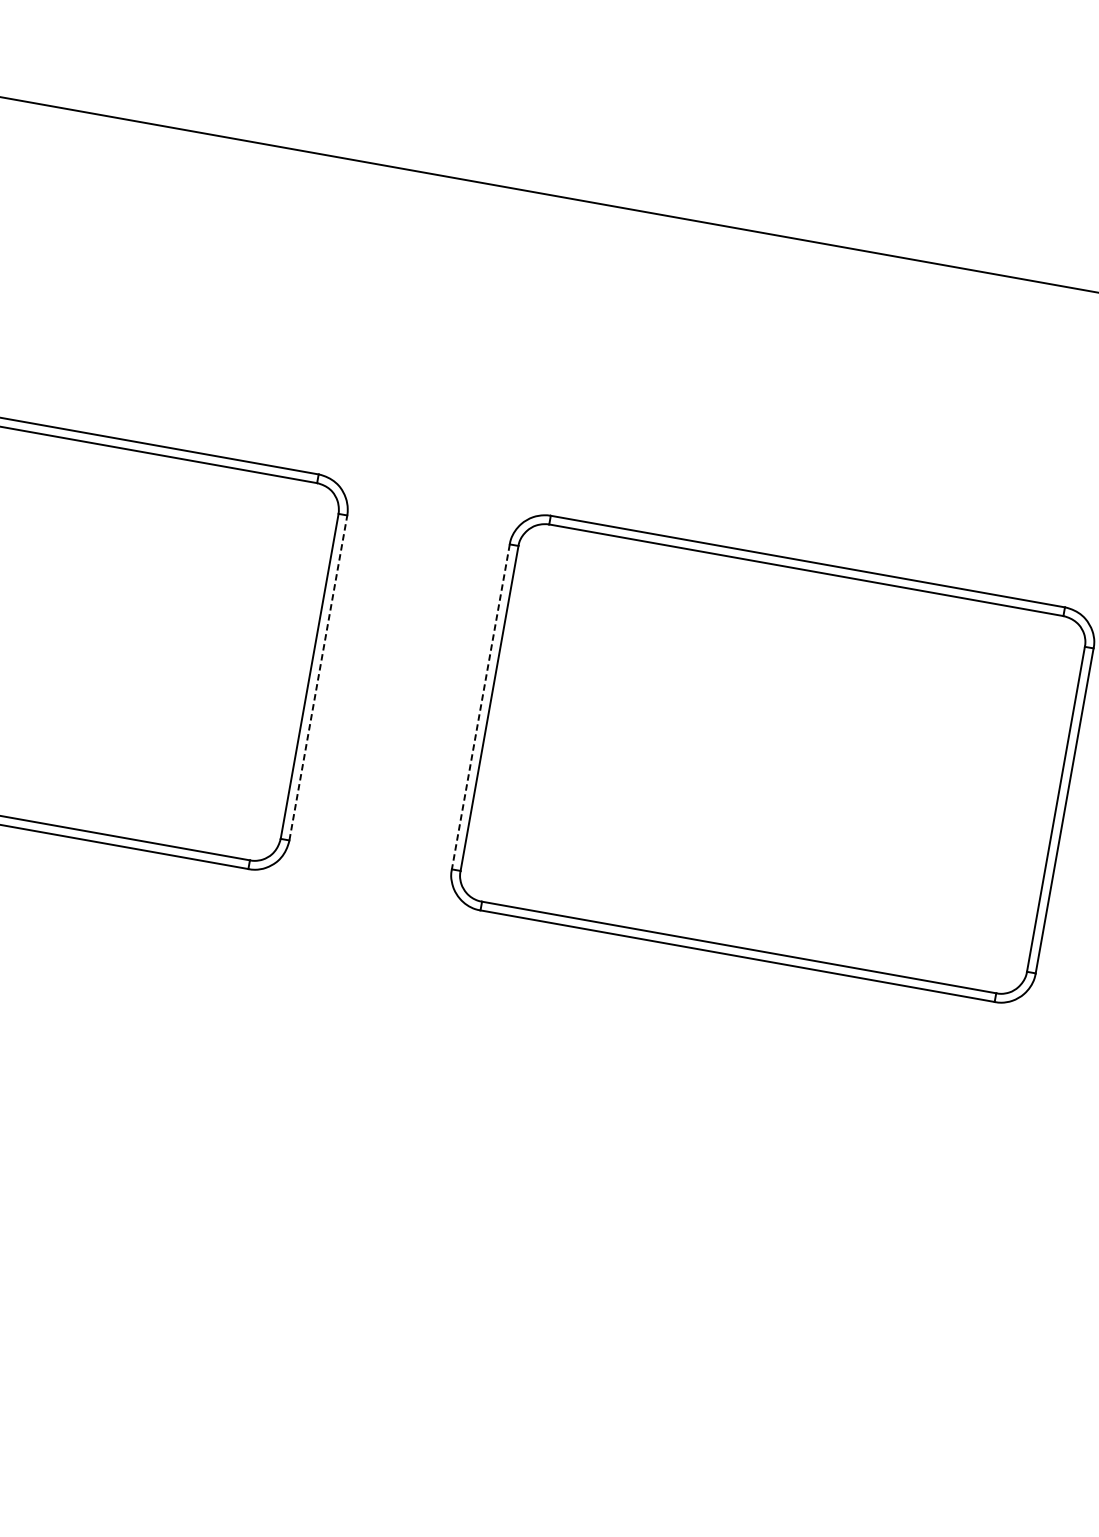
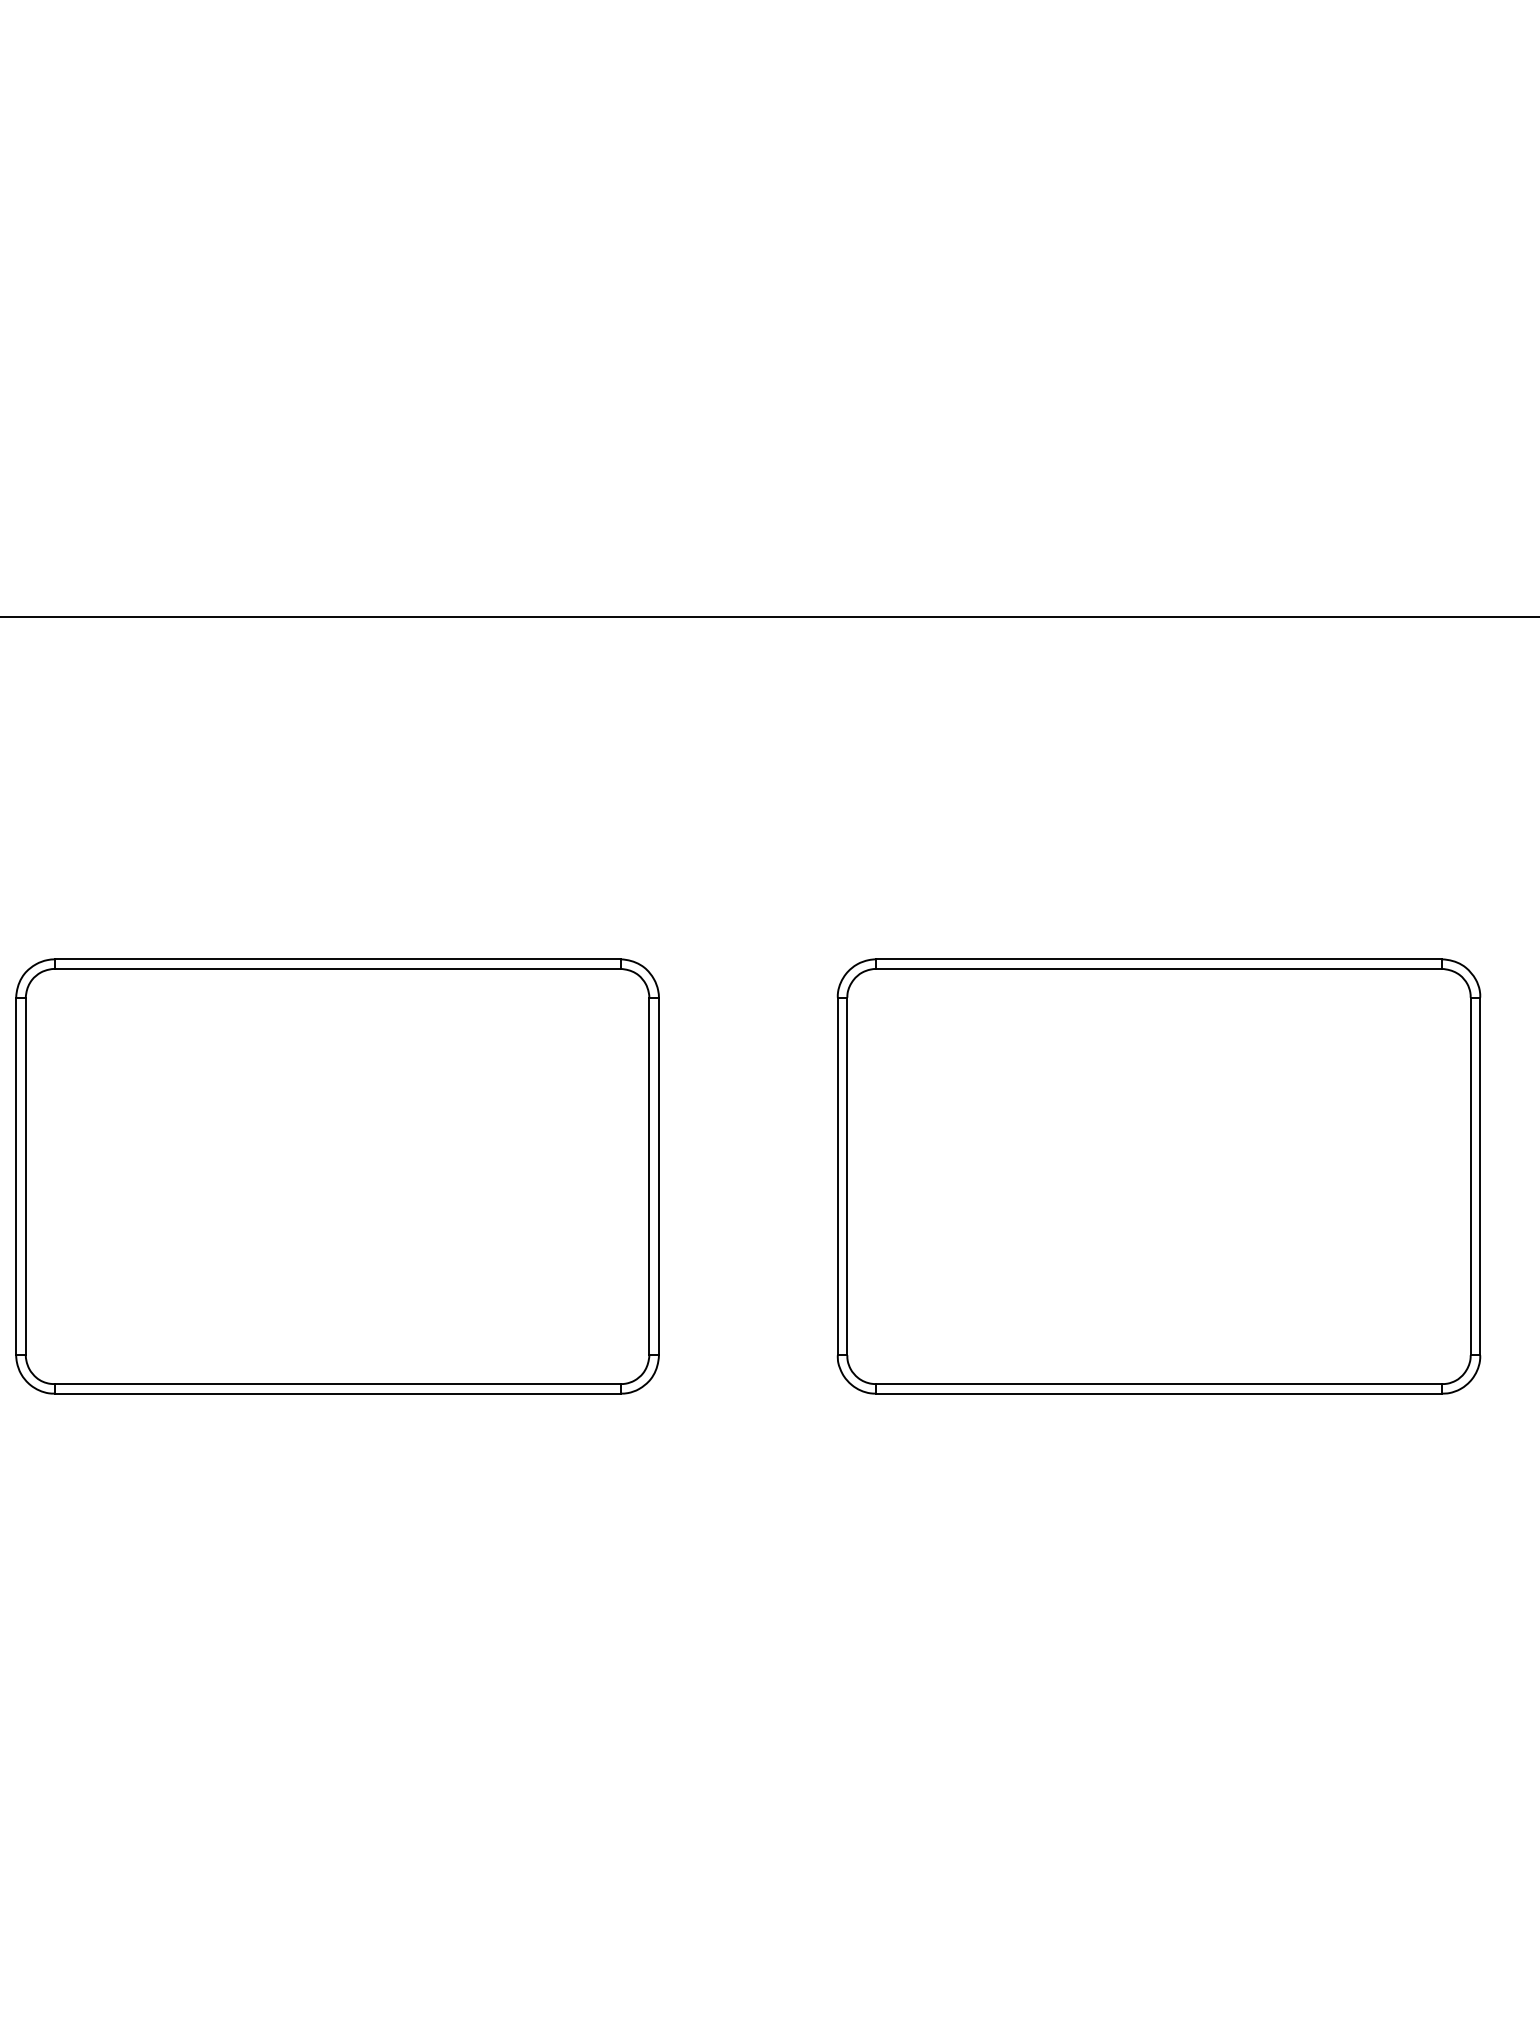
line: (317, 677) -> (658, 1176), dashed -> solid
line: (480, 706) -> (837, 1176), dashed -> solid

